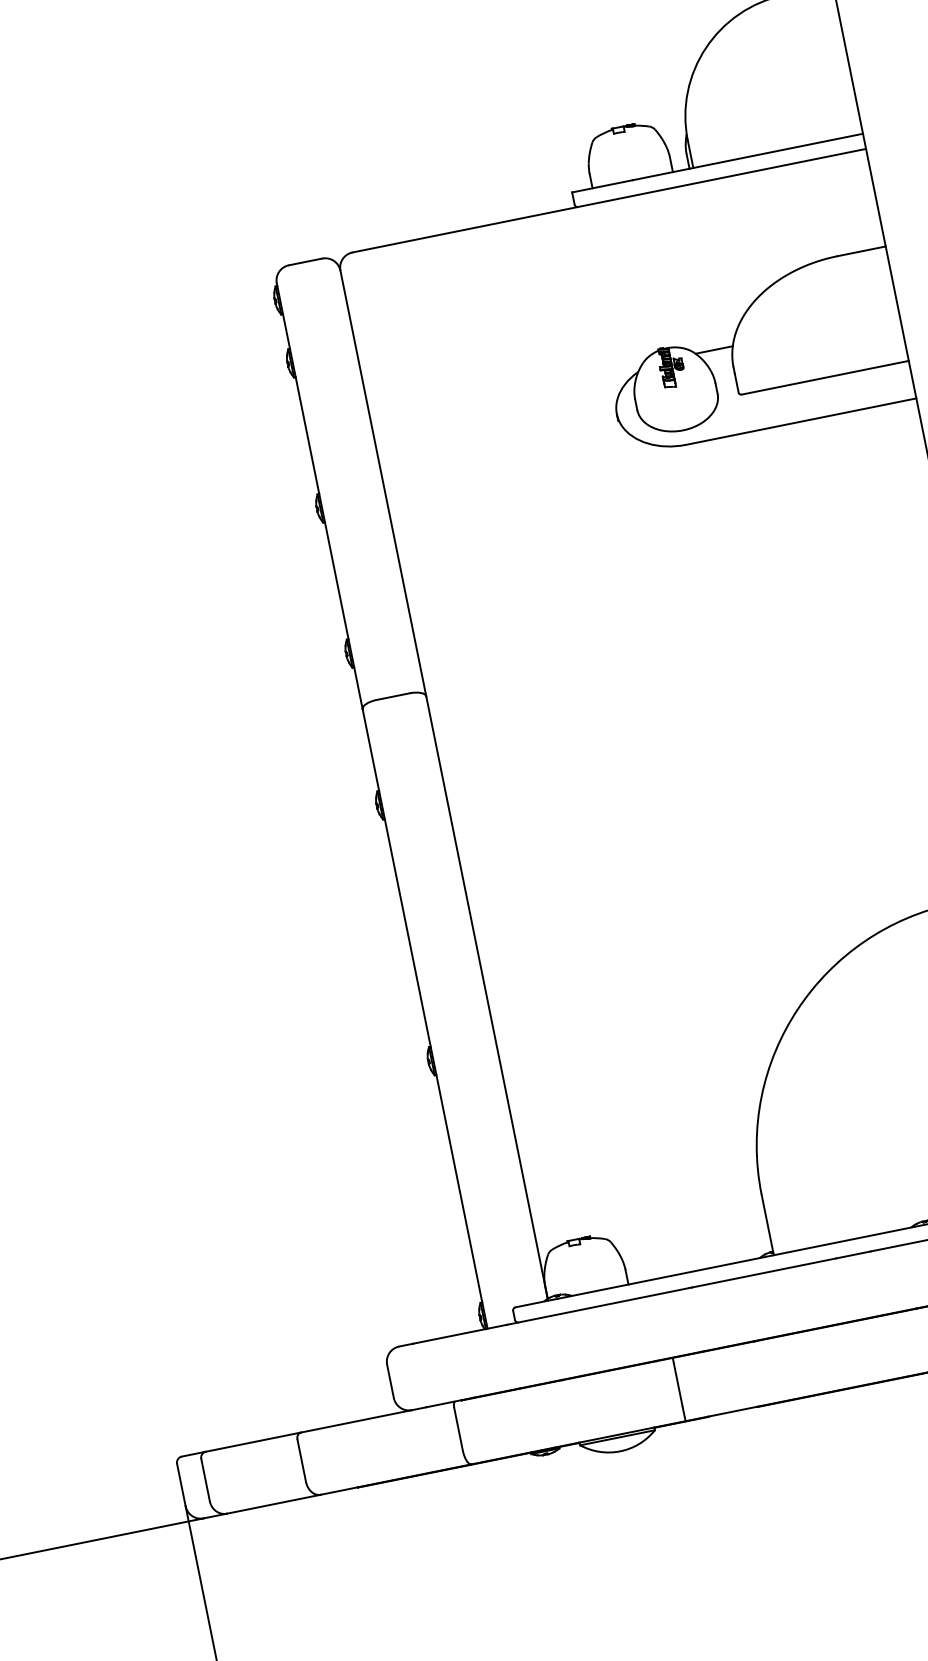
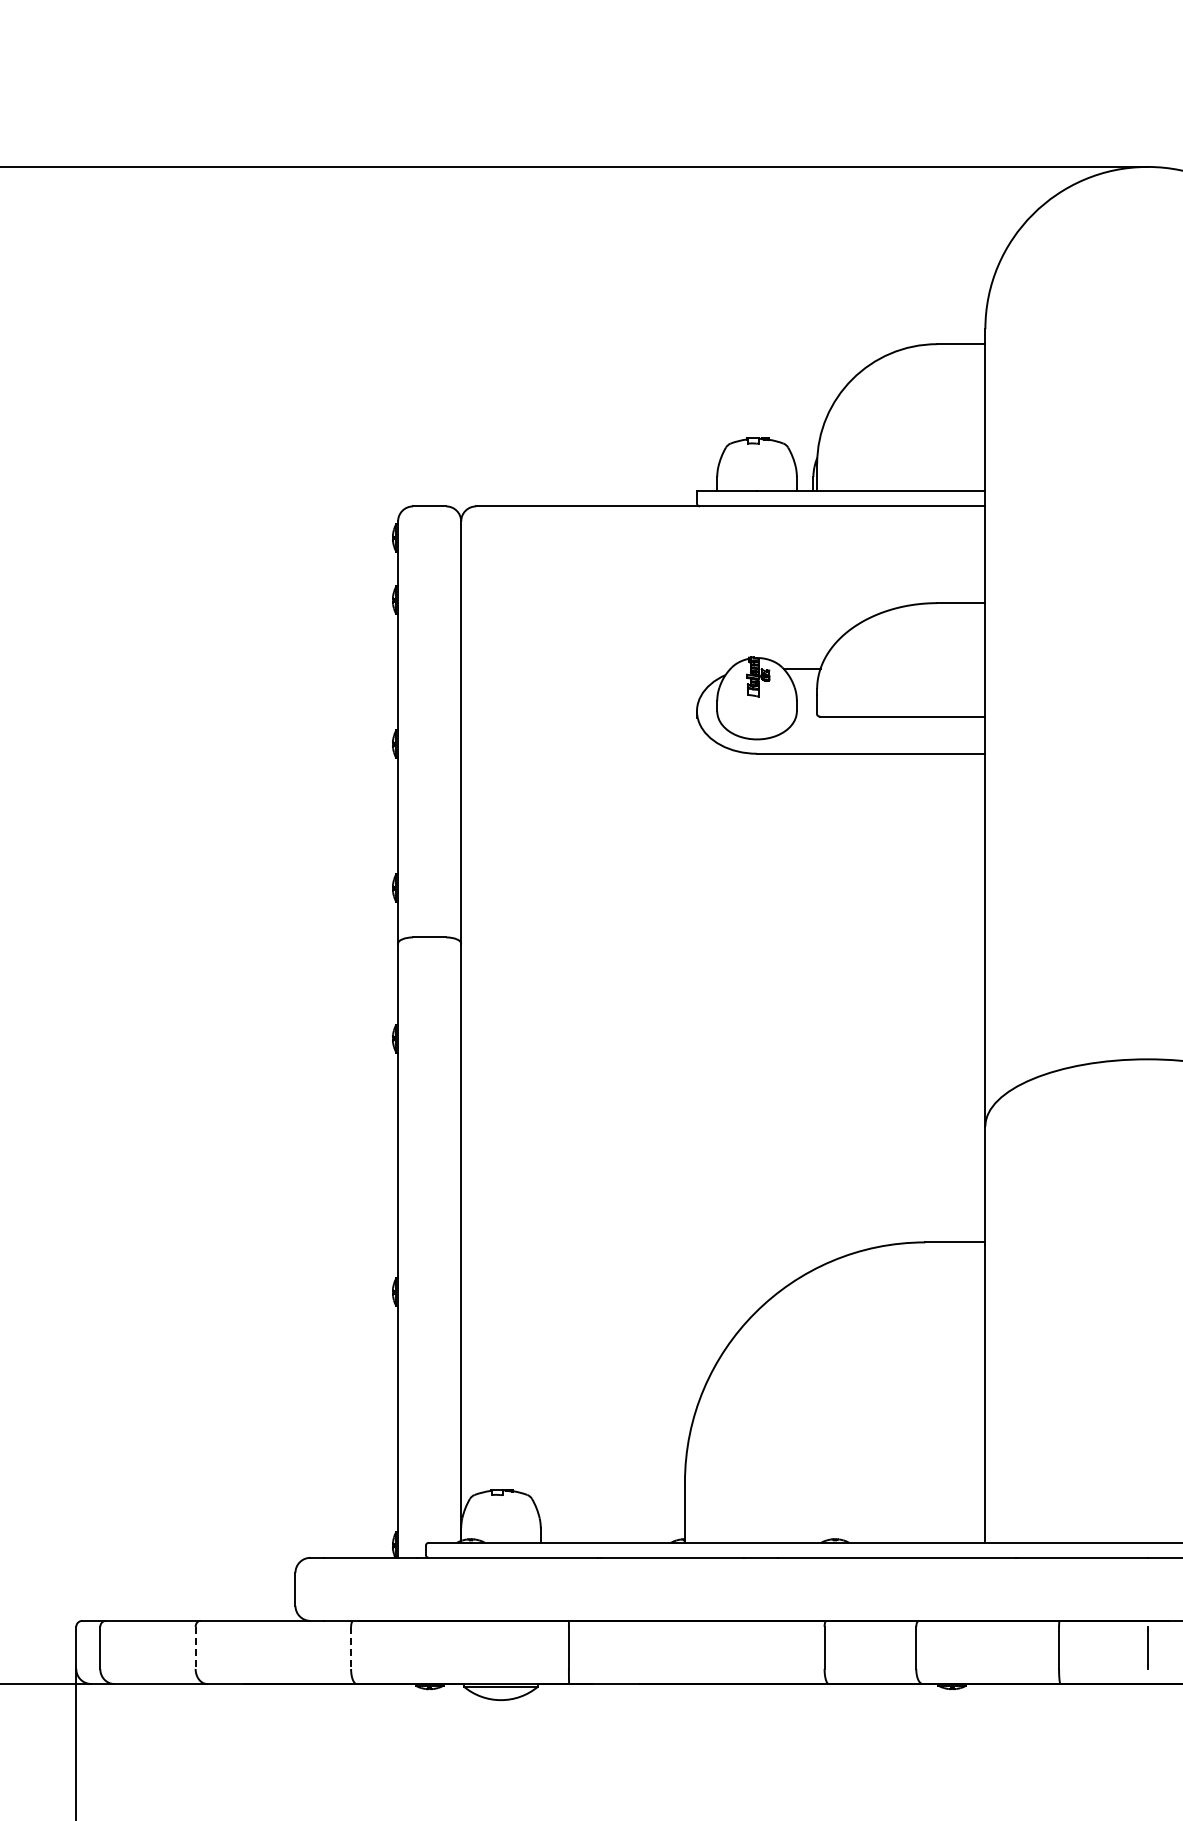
line: (459, 1429) -> (351, 1648), solid -> dashed
line: (301, 1461) -> (195, 1648), solid -> dashed

